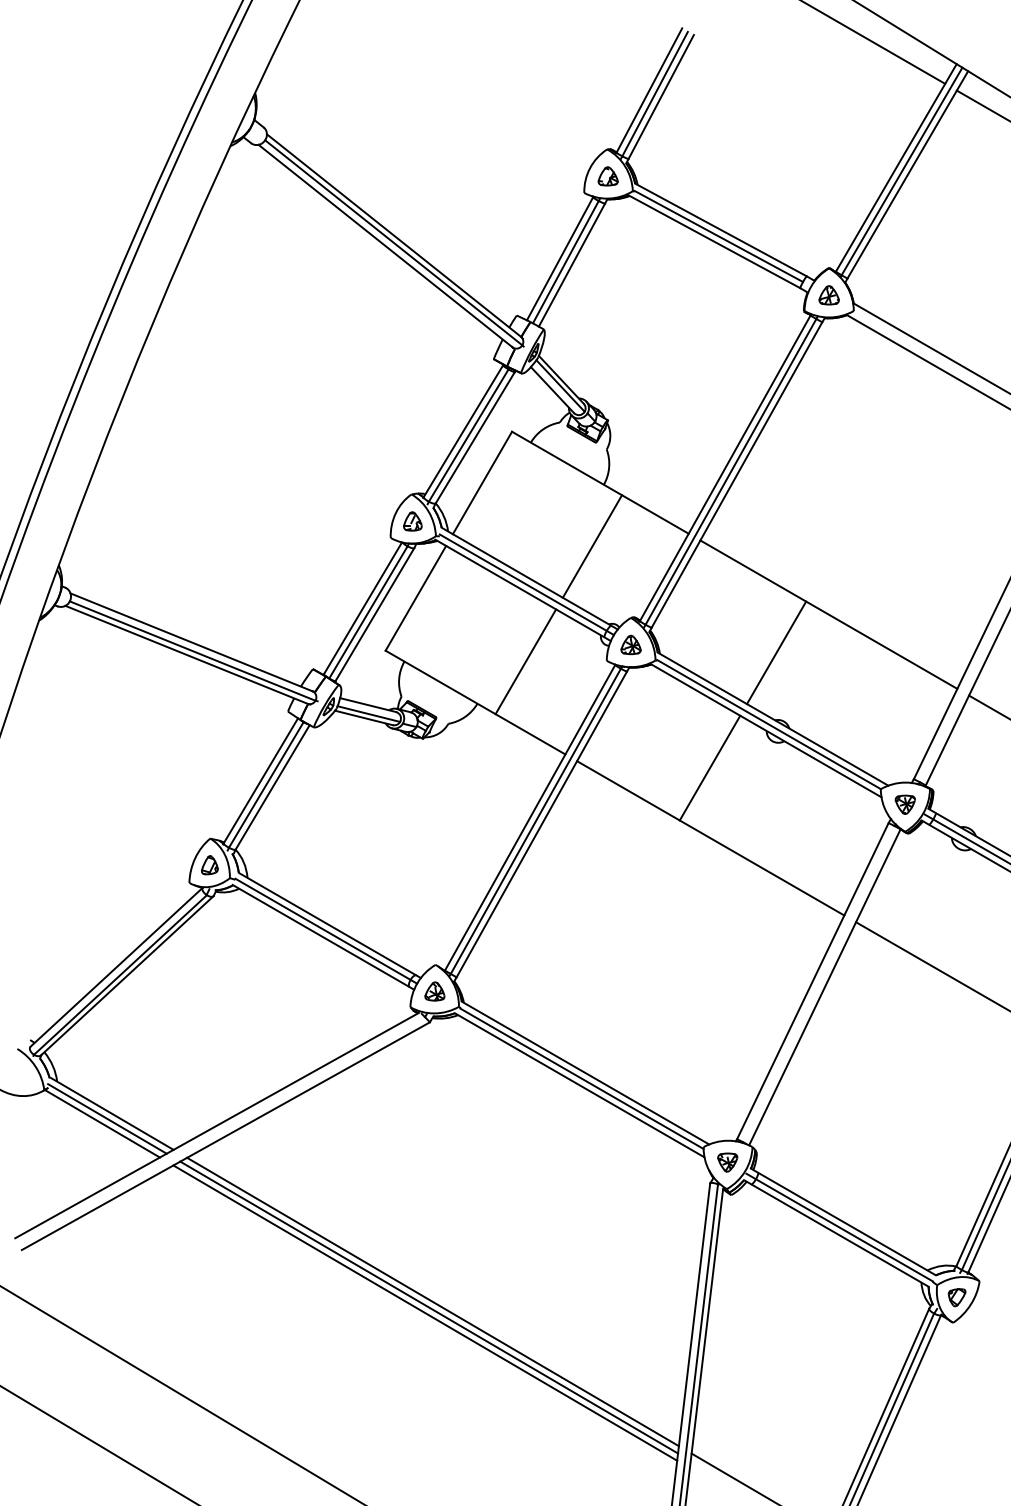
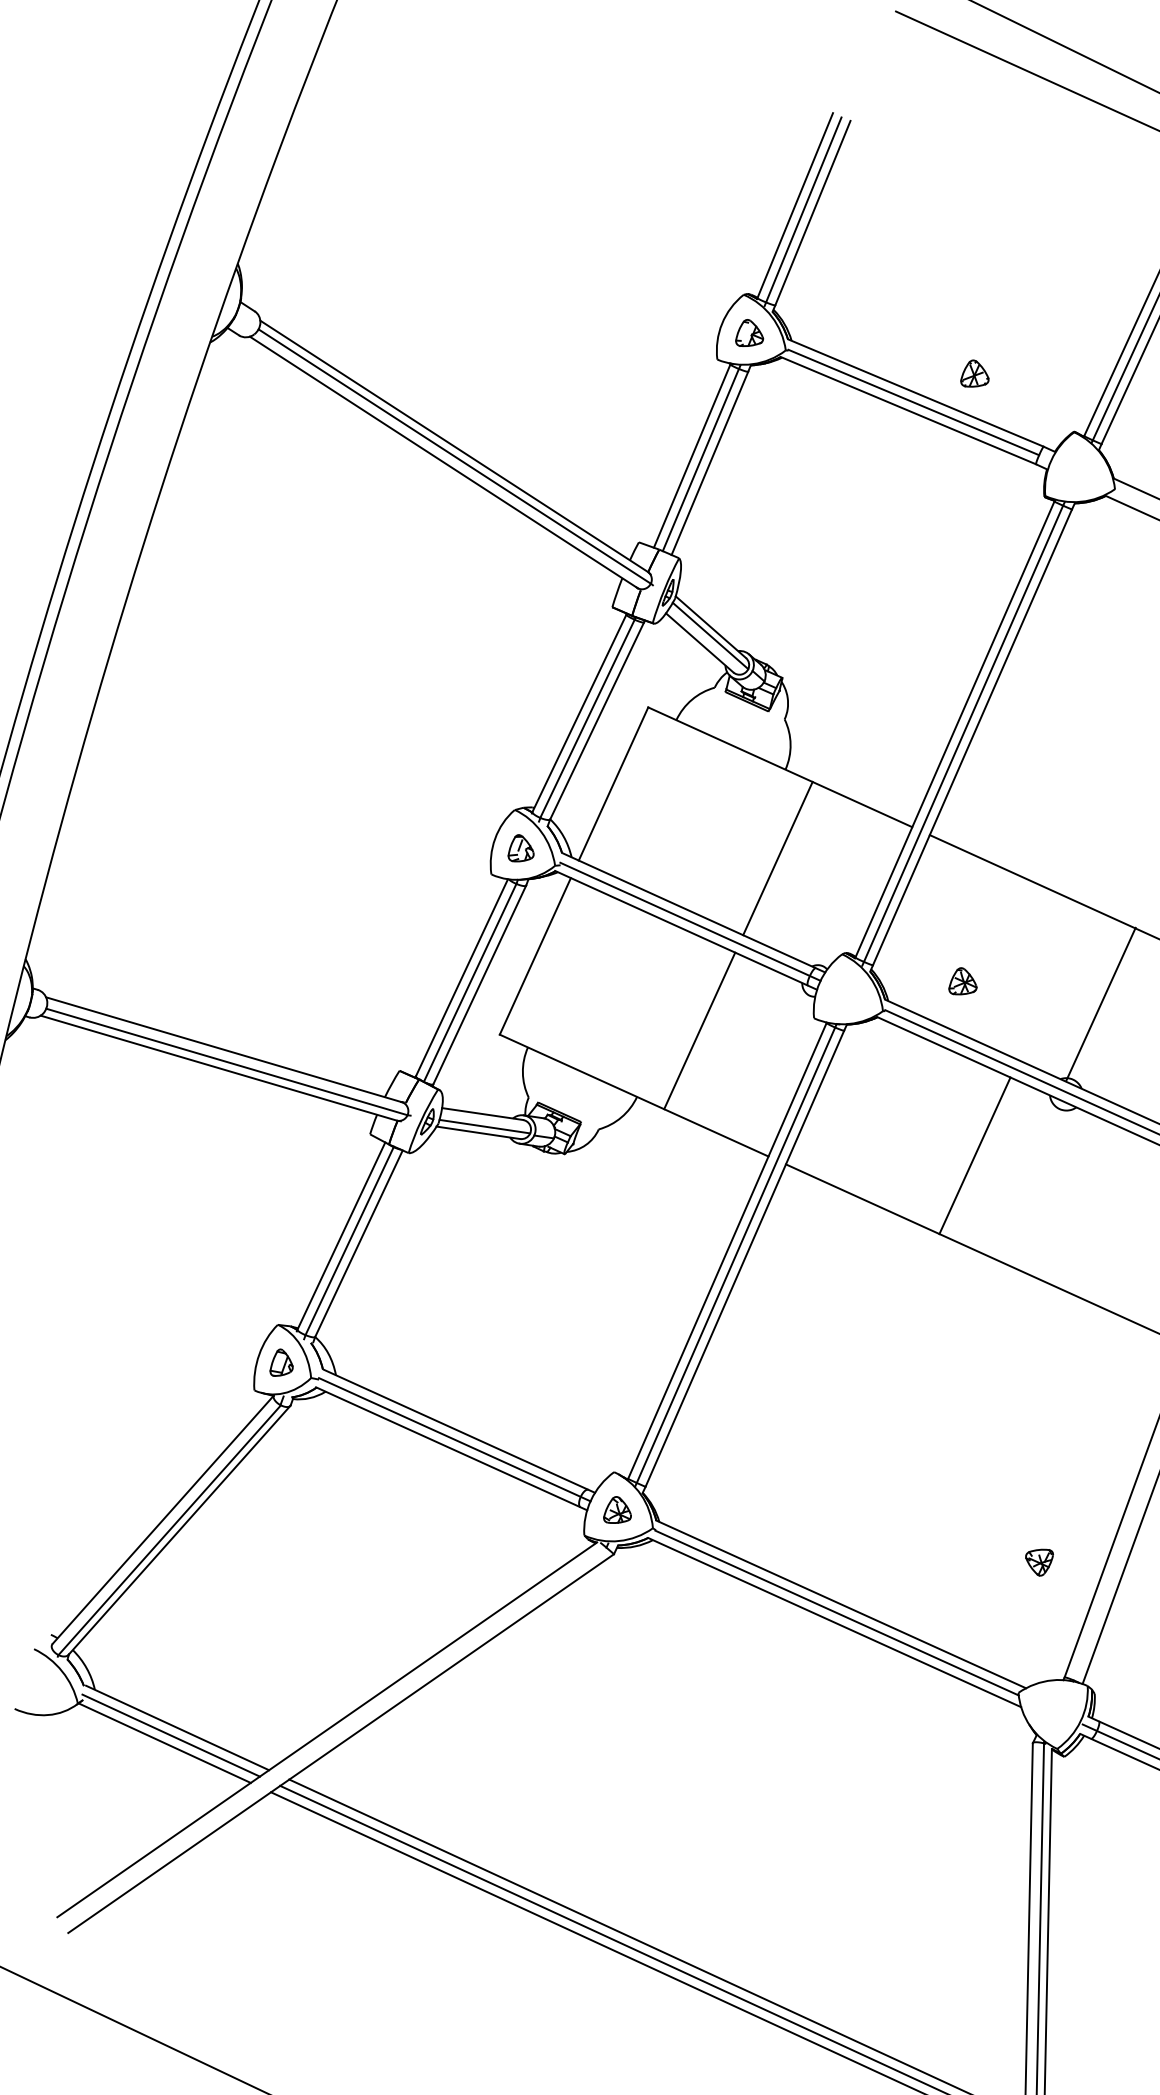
part: (828, 295) -> (973, 373), moved
part: (630, 644) -> (961, 980), moved
line: (776, 652) -> (1100, 1004), moved
part: (727, 1162) -> (1039, 1562), moved

